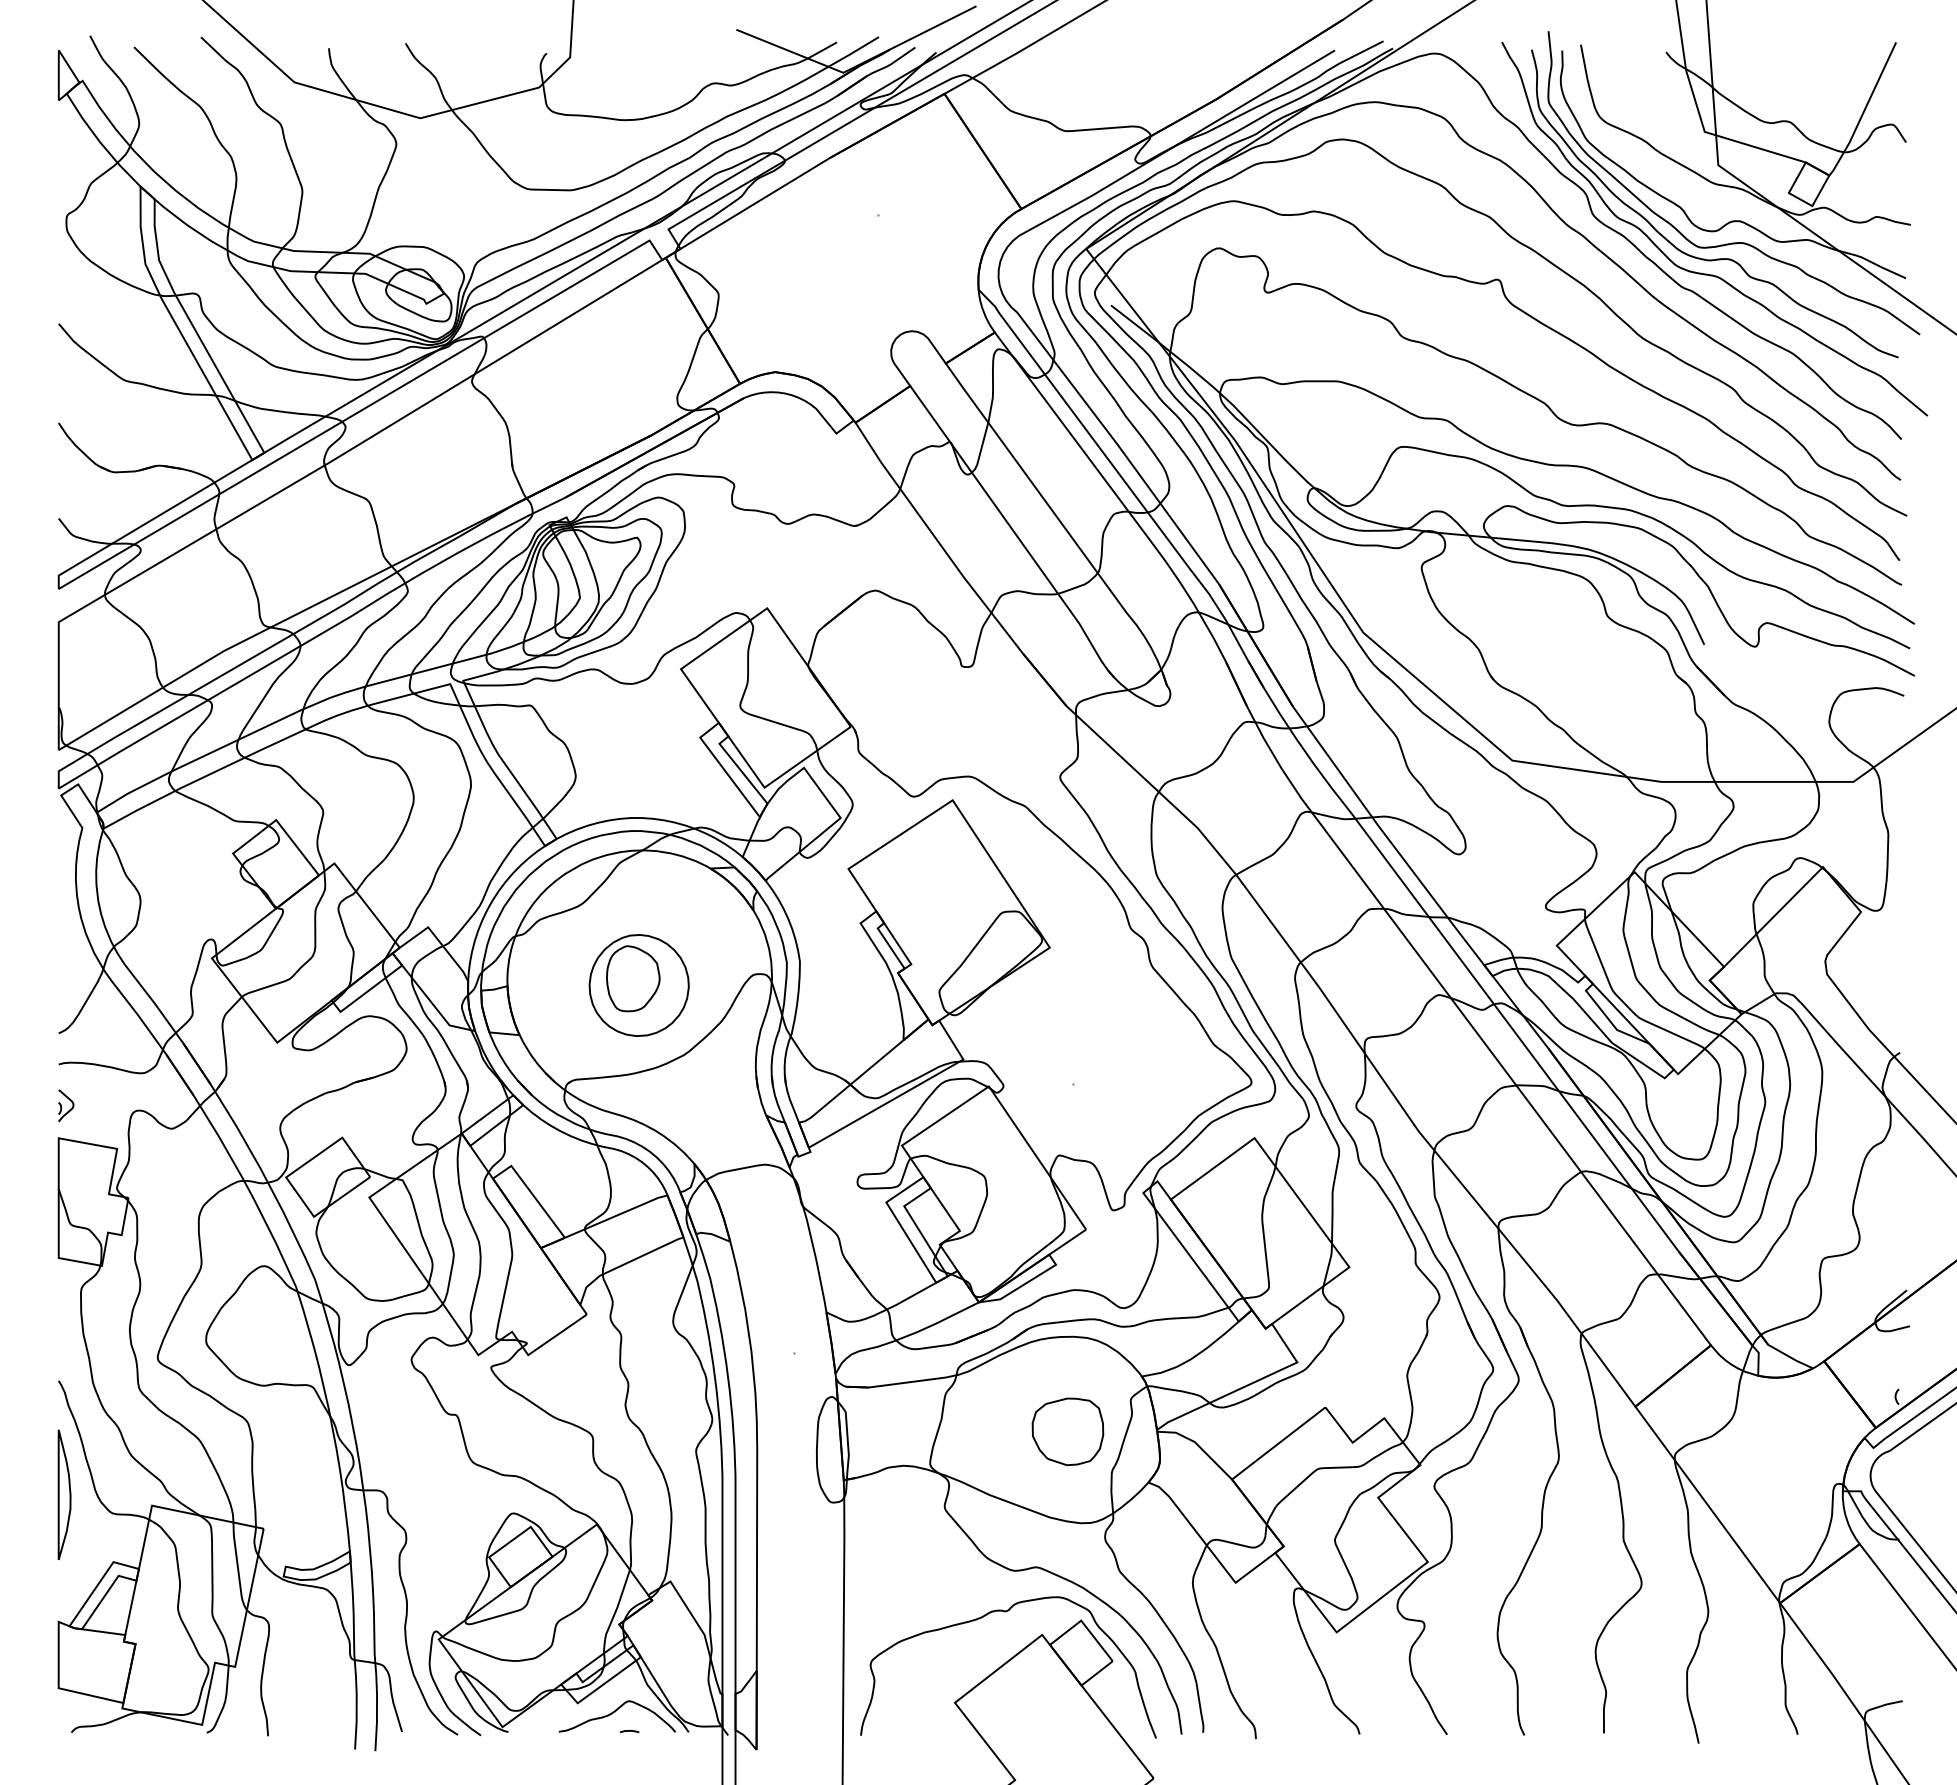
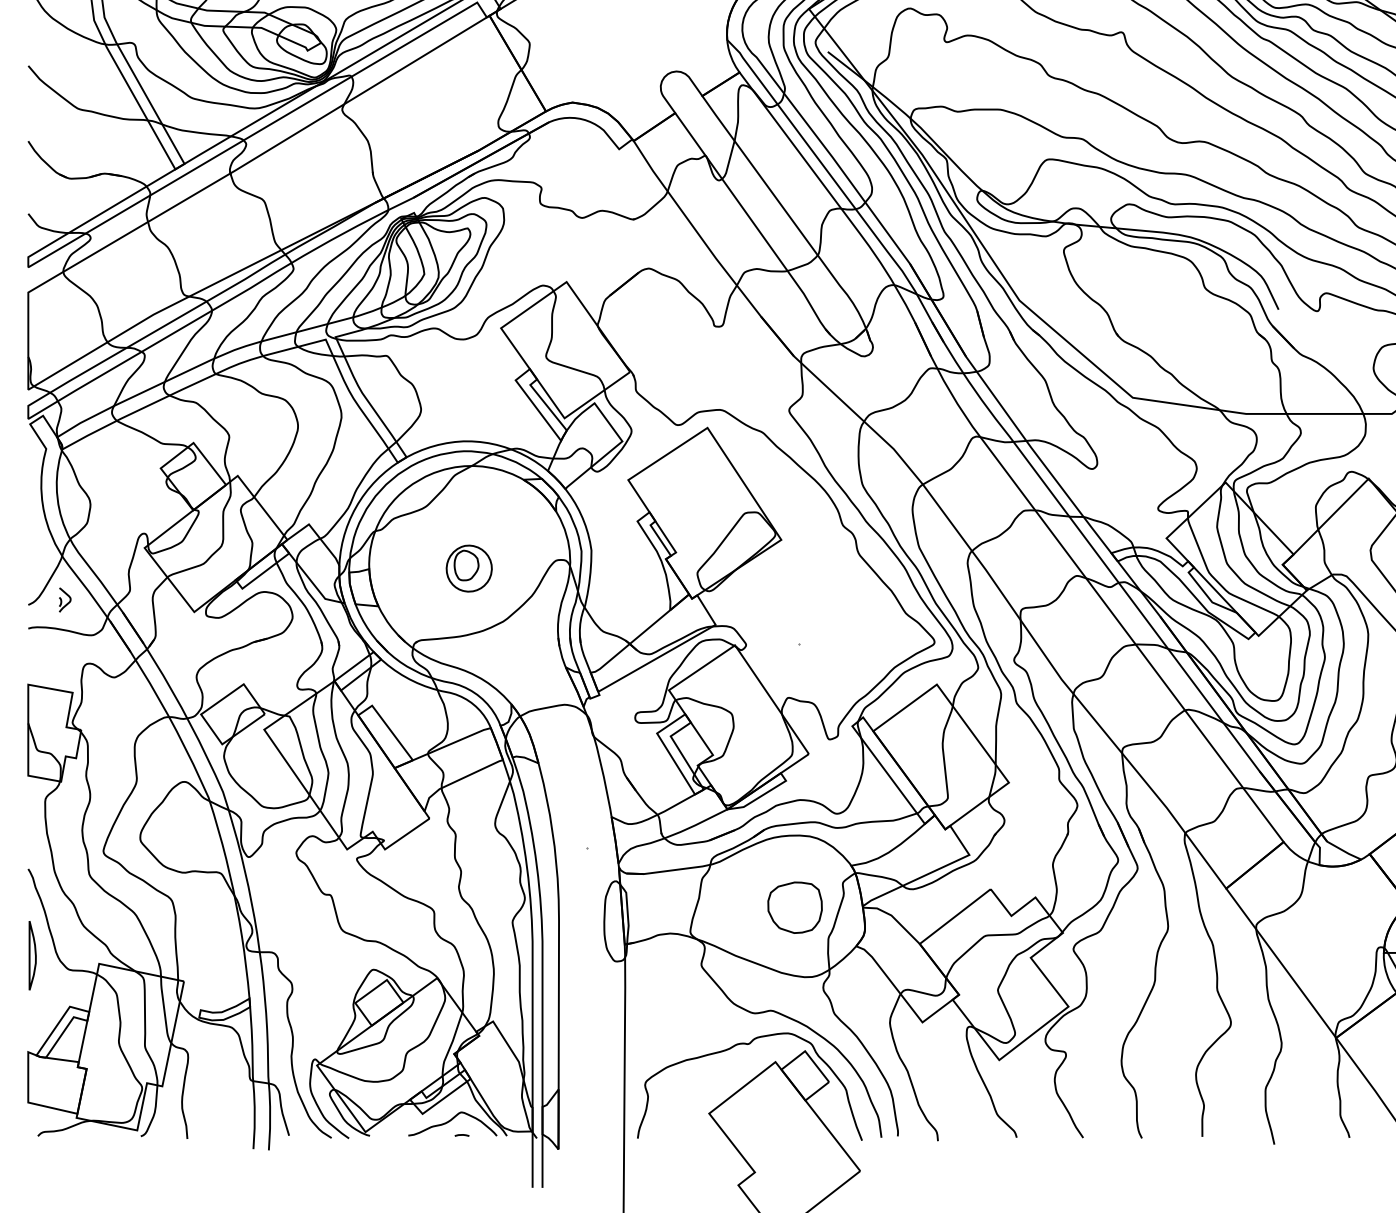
part: (638, 985) -> (468, 568), size x0.6
part: (66, 1105) -> (65, 599), moved
part: (64, 1494) -> (32, 955), size x0.7

